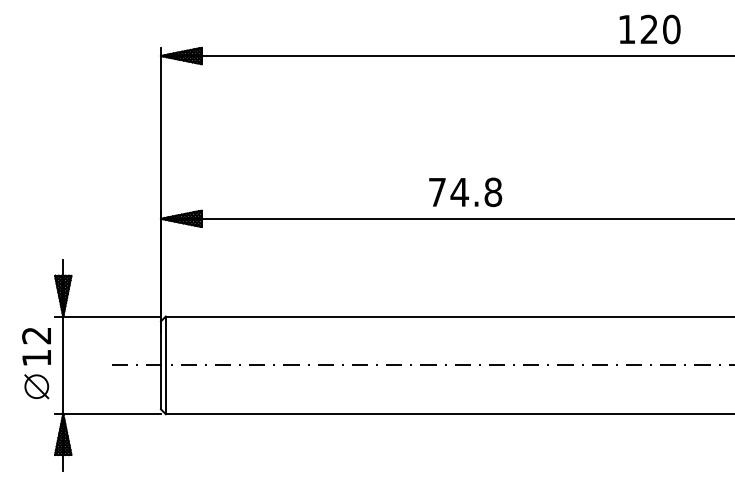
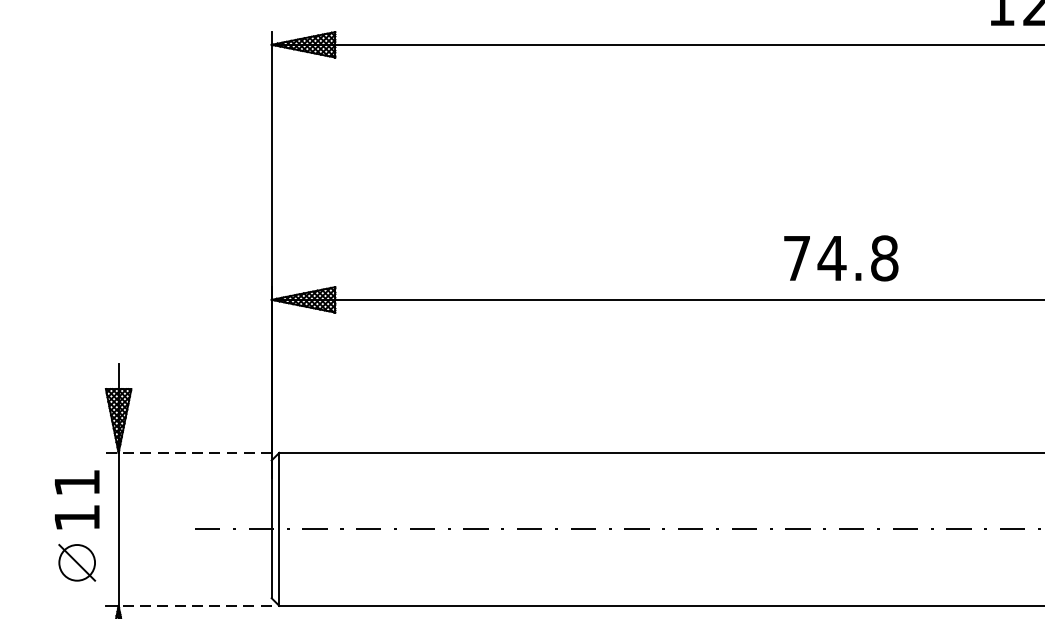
text: (465, 192) -> (841, 258), moved
line: (108, 316) -> (189, 452), solid -> dashed
text: (36, 335) -> (76, 482), 12 -> 11
line: (112, 414) -> (195, 606), solid -> dashed

